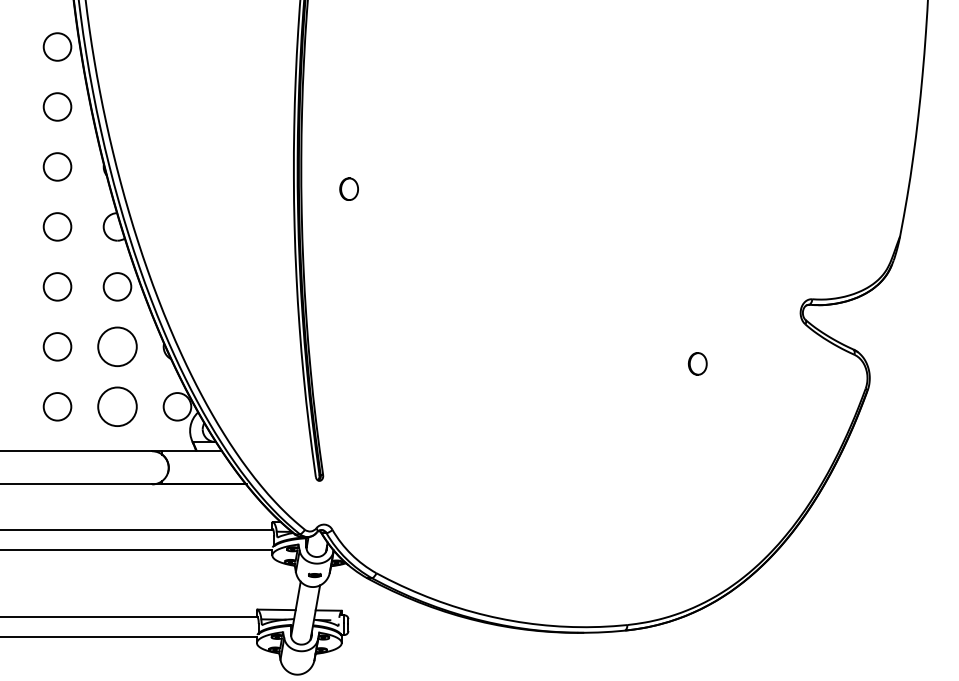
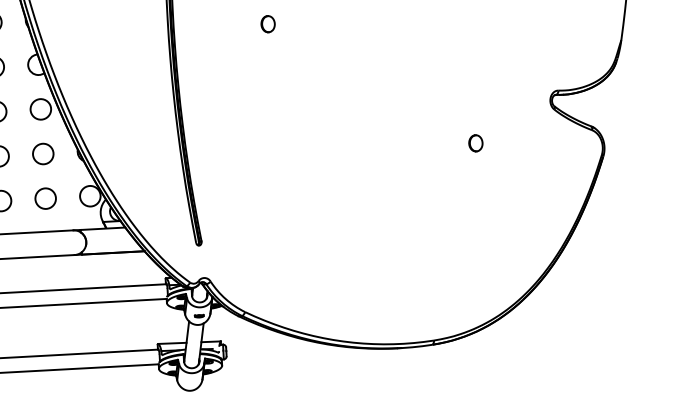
part: (348, 188) -> (267, 23), moved
circle: (117, 346) -> (43, 153), size x0.71
circle: (117, 406) -> (45, 198), size x0.71

